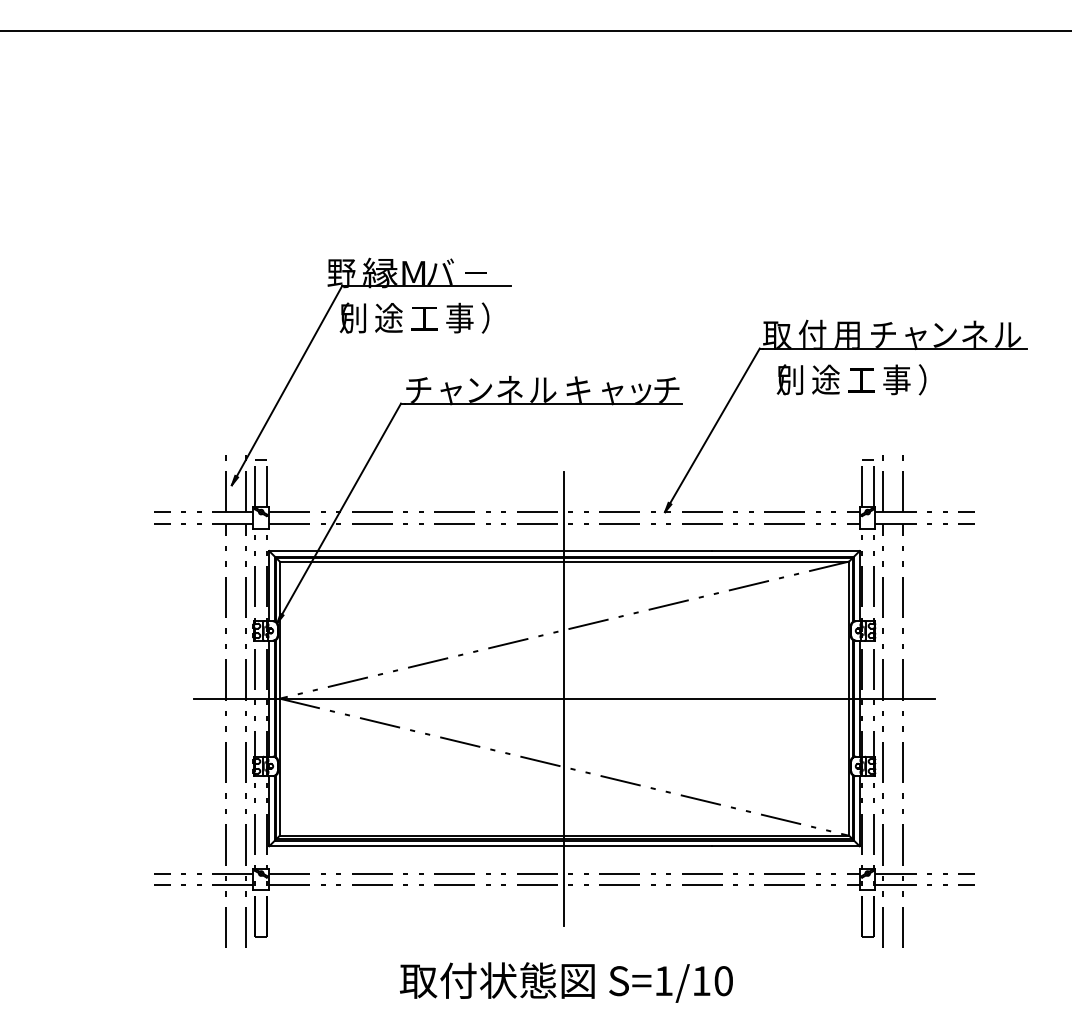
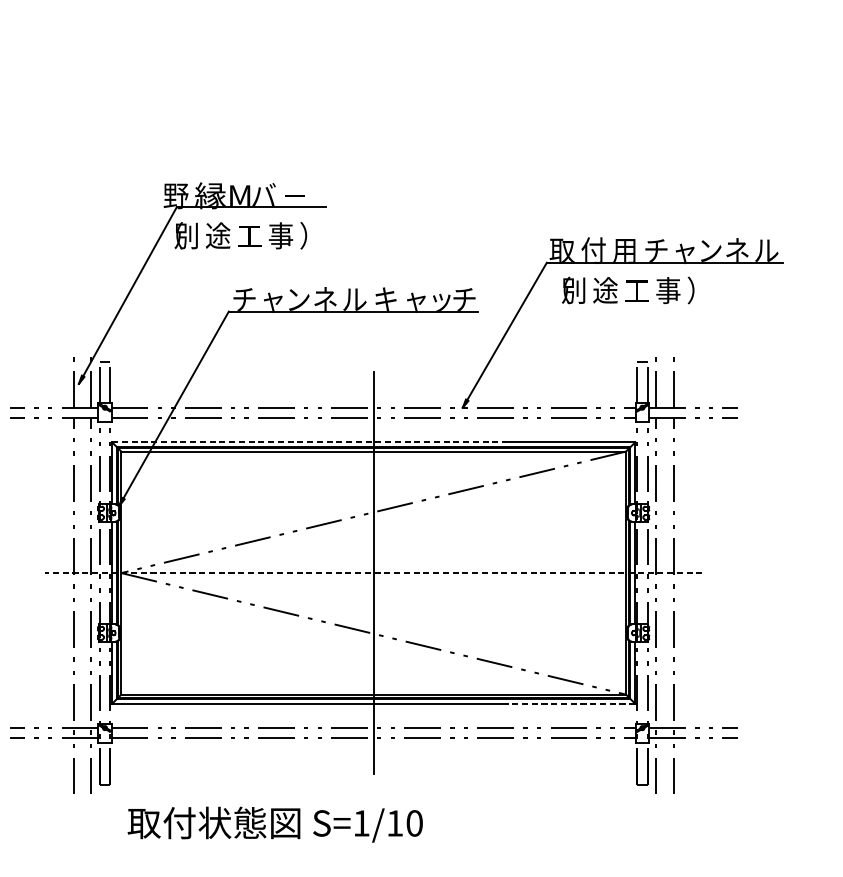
line: (491, 551) -> (309, 442), solid -> dashed
line: (564, 698) -> (373, 572), solid -> dashed
line: (785, 846) -> (569, 704), solid -> dashed
text: (566, 982) -> (275, 824), moved

